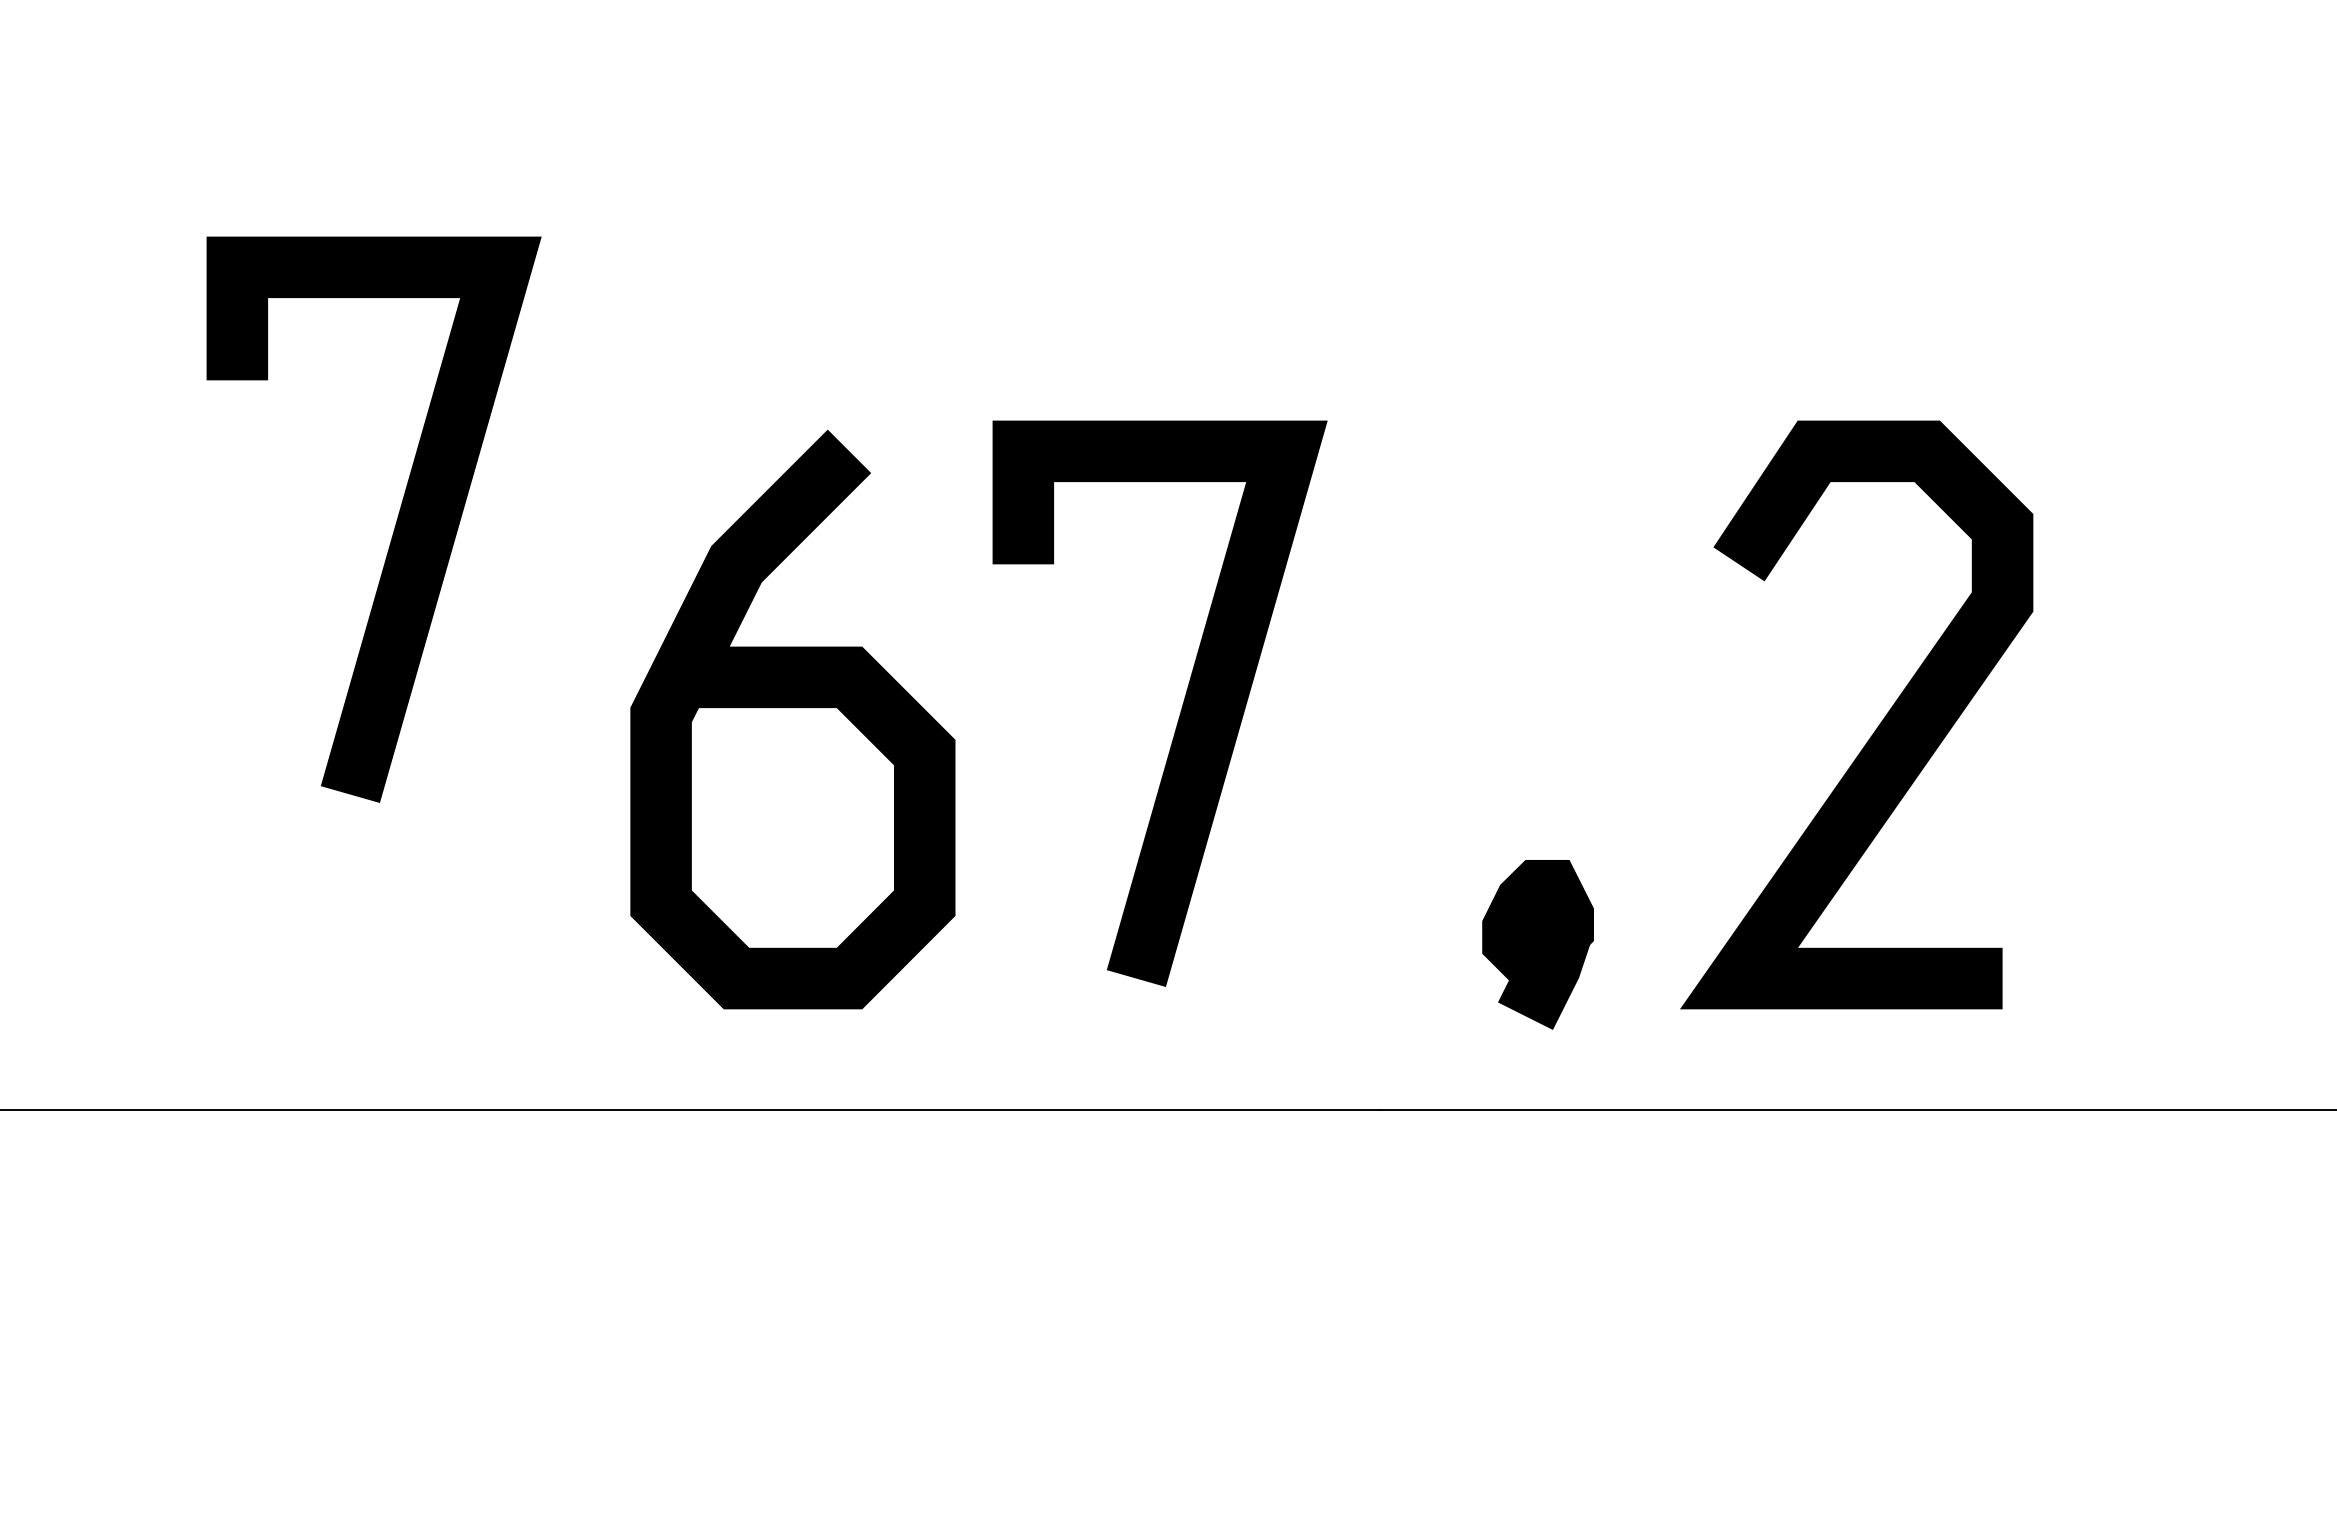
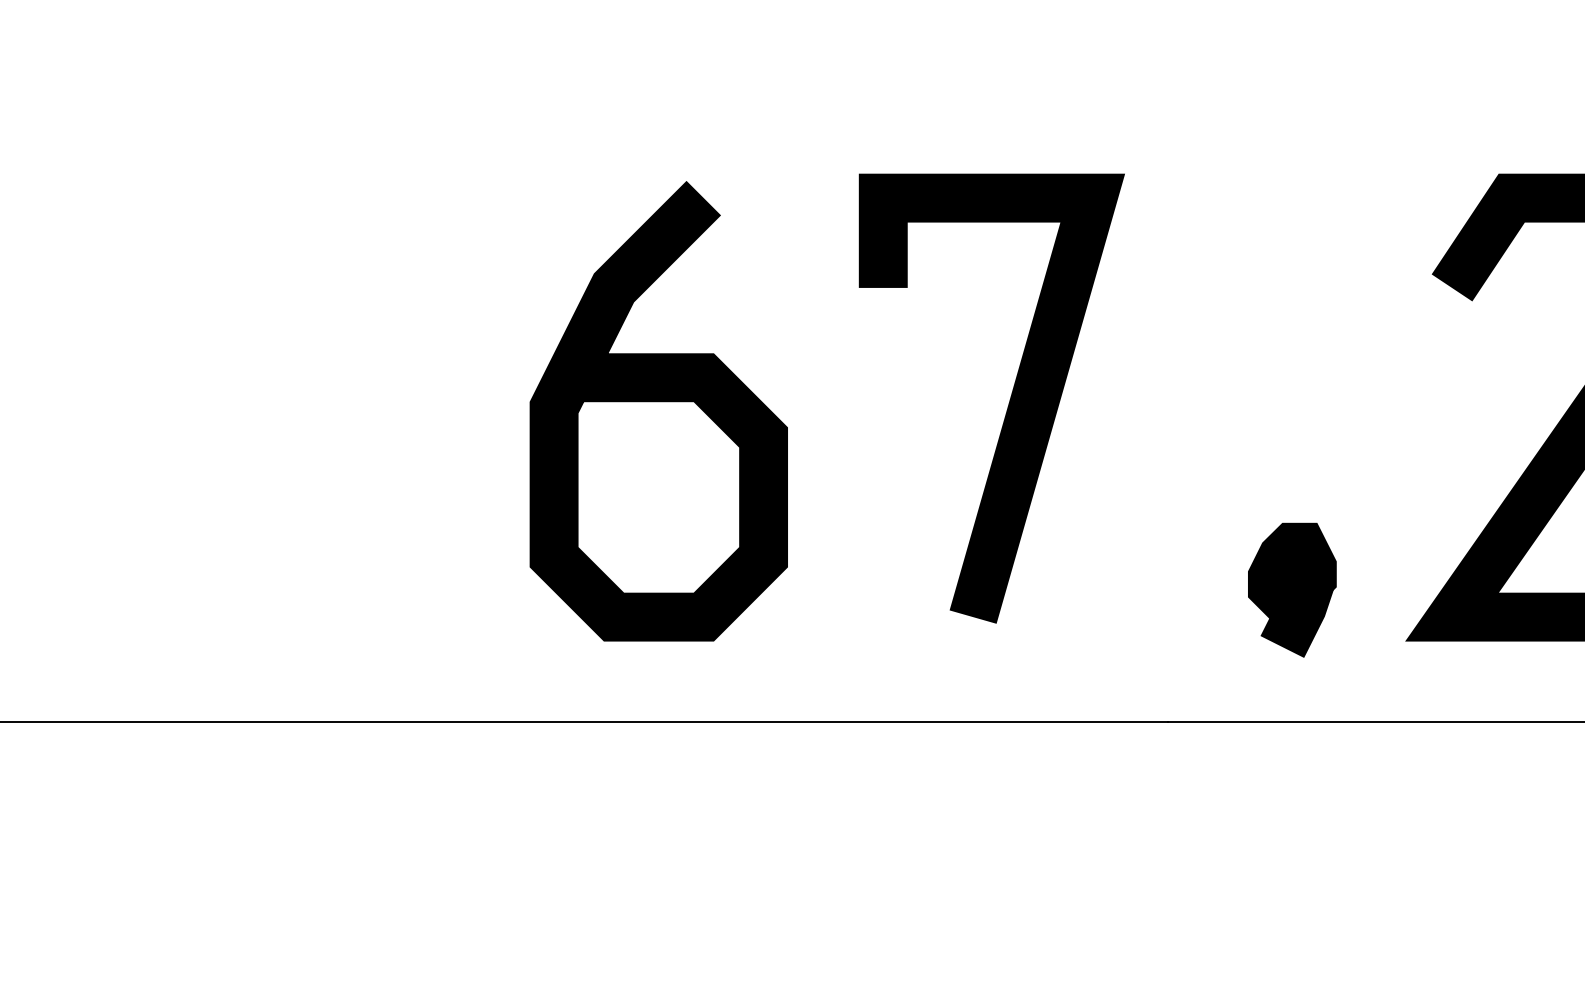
line: (395, 523) -> (384, 255), removed
curve: (792, 707) -> (658, 401), moved

